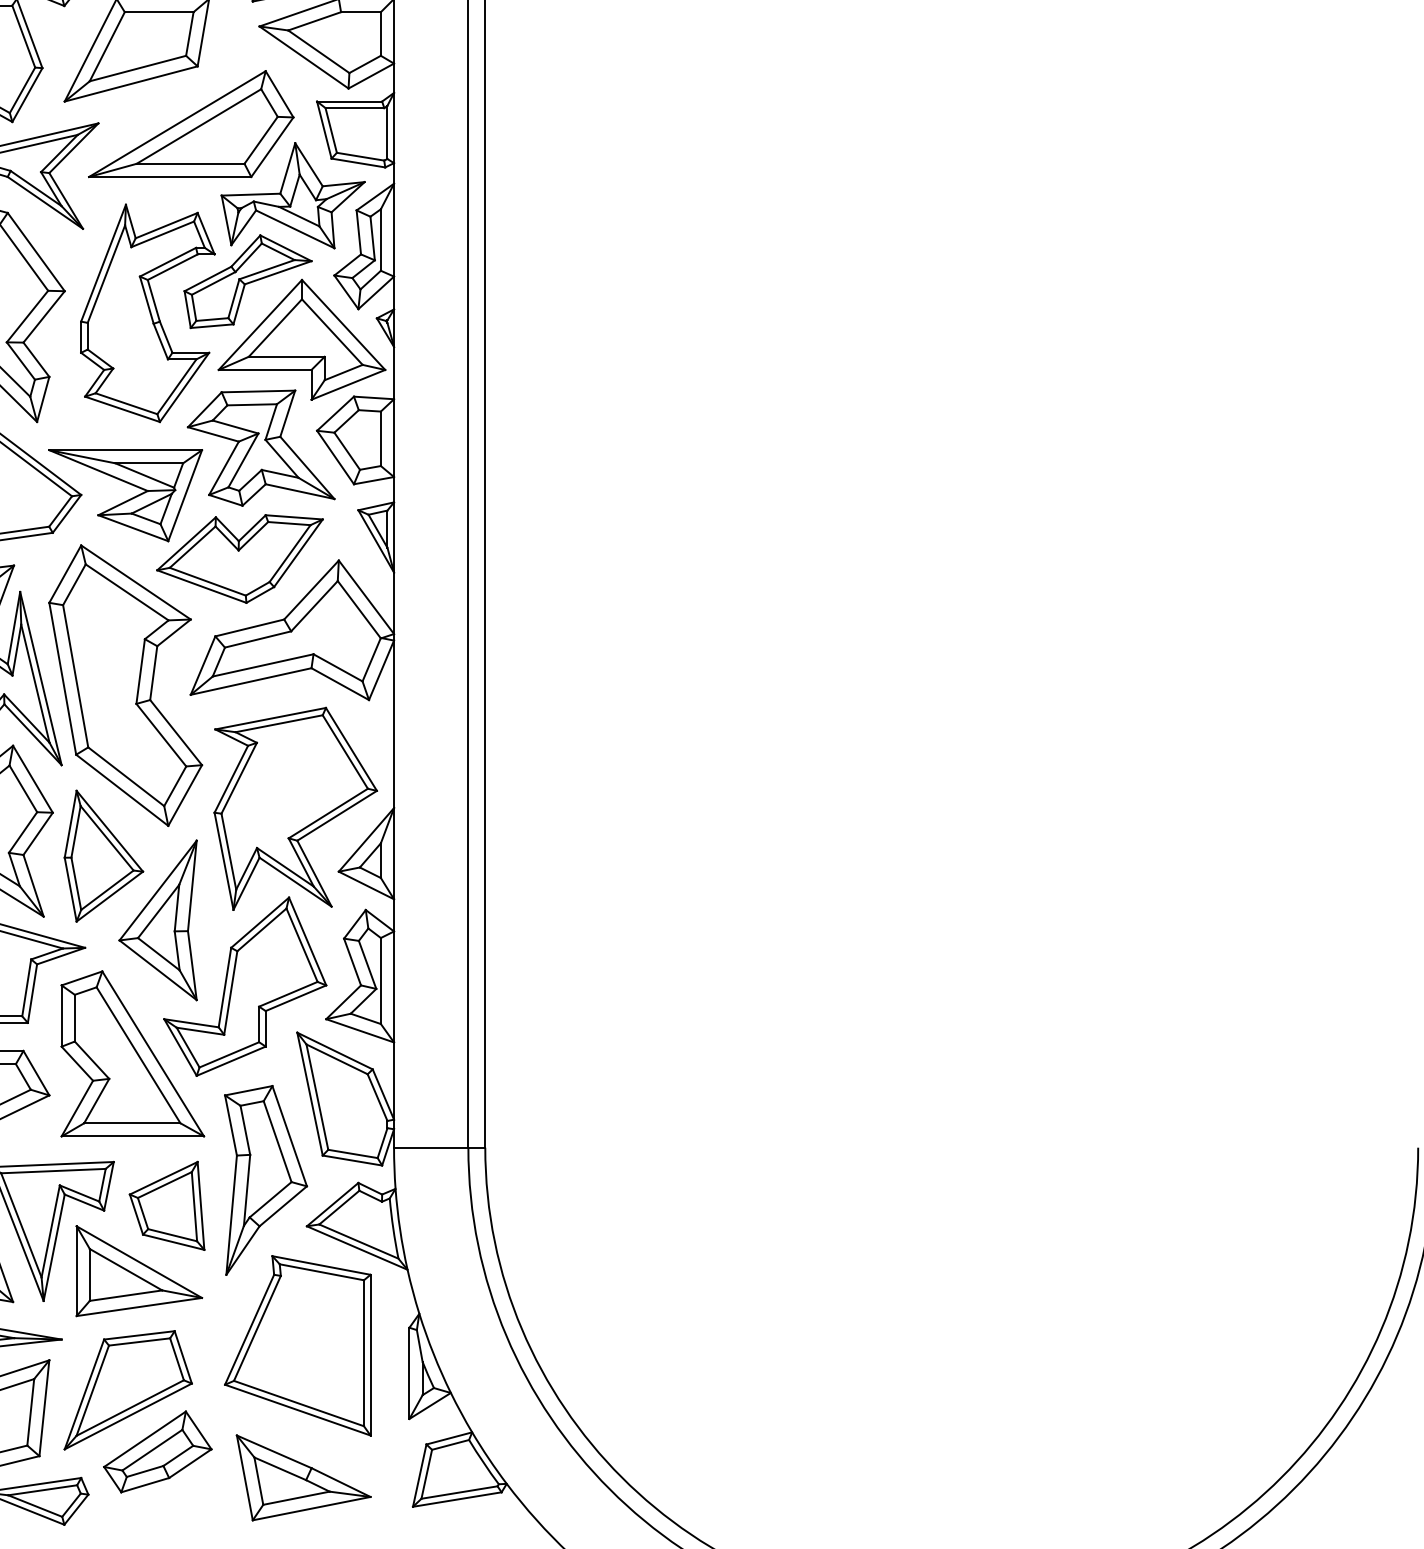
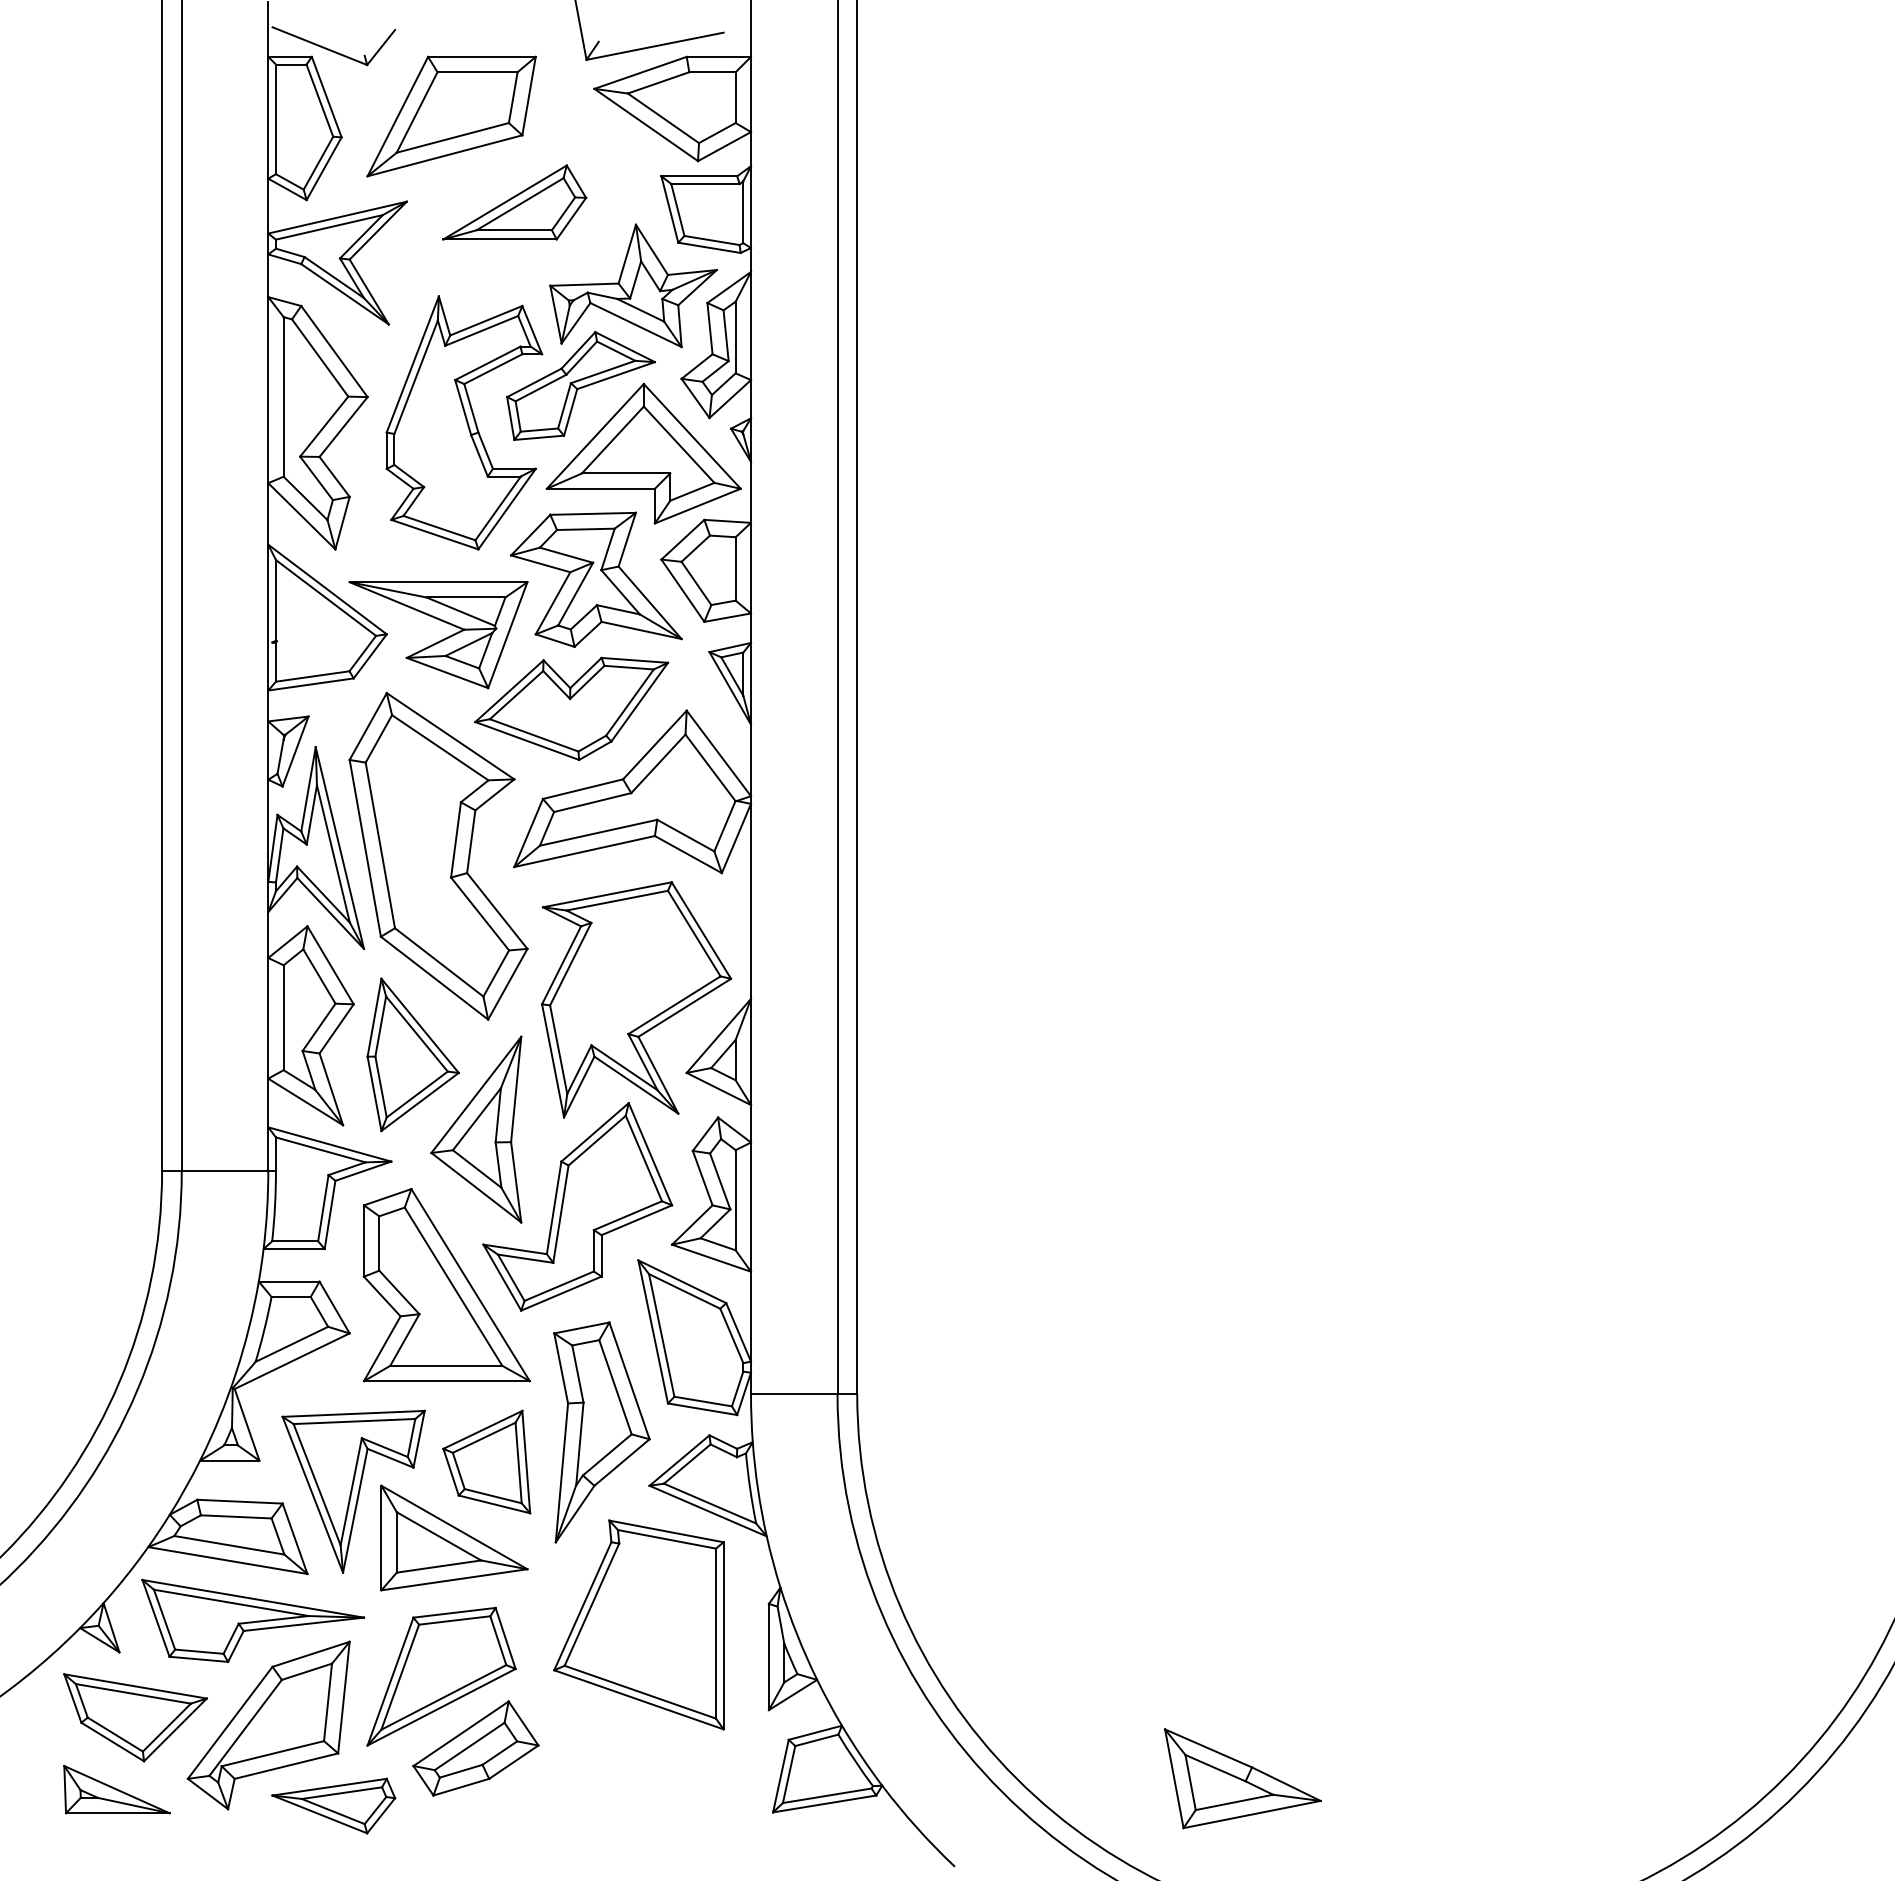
part: (190, 124) -> (514, 202), size x0.6
part: (303, 1477) -> (1242, 1778), moved

